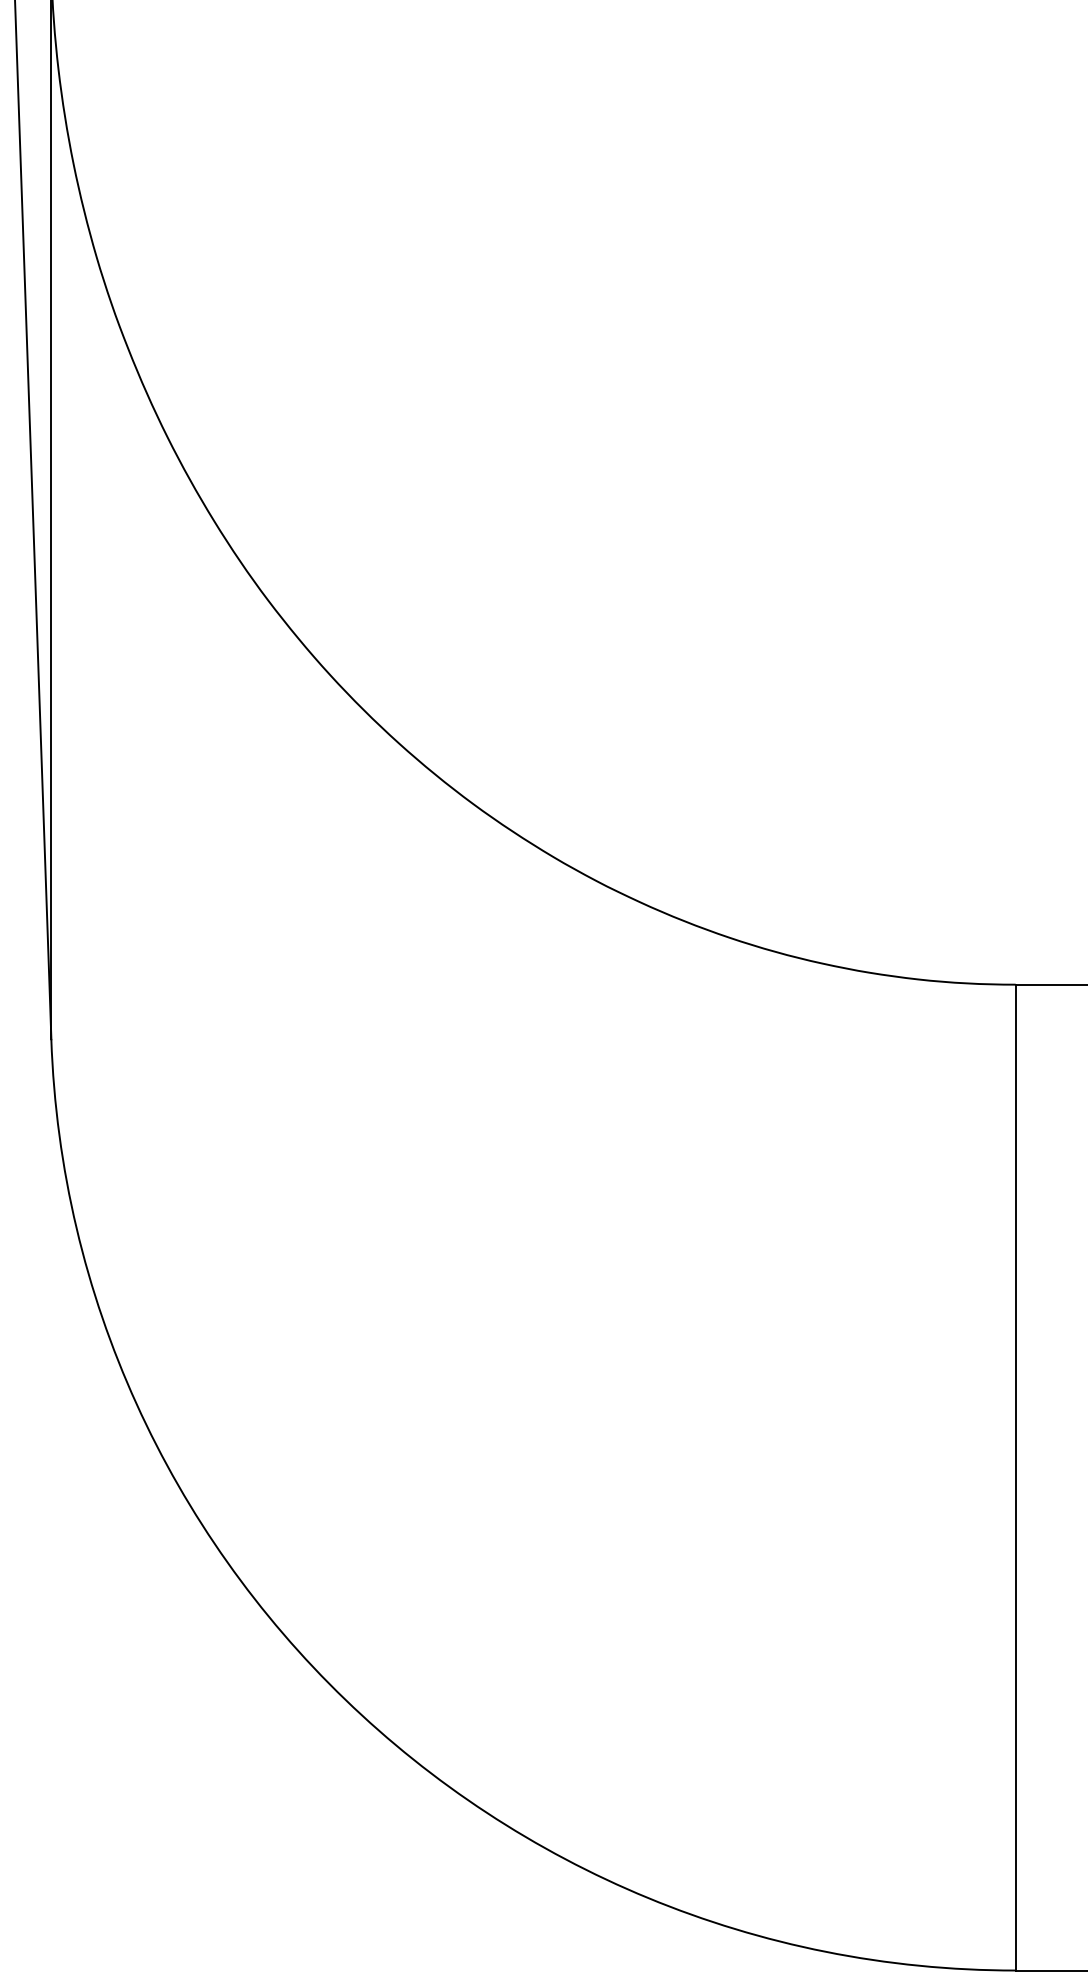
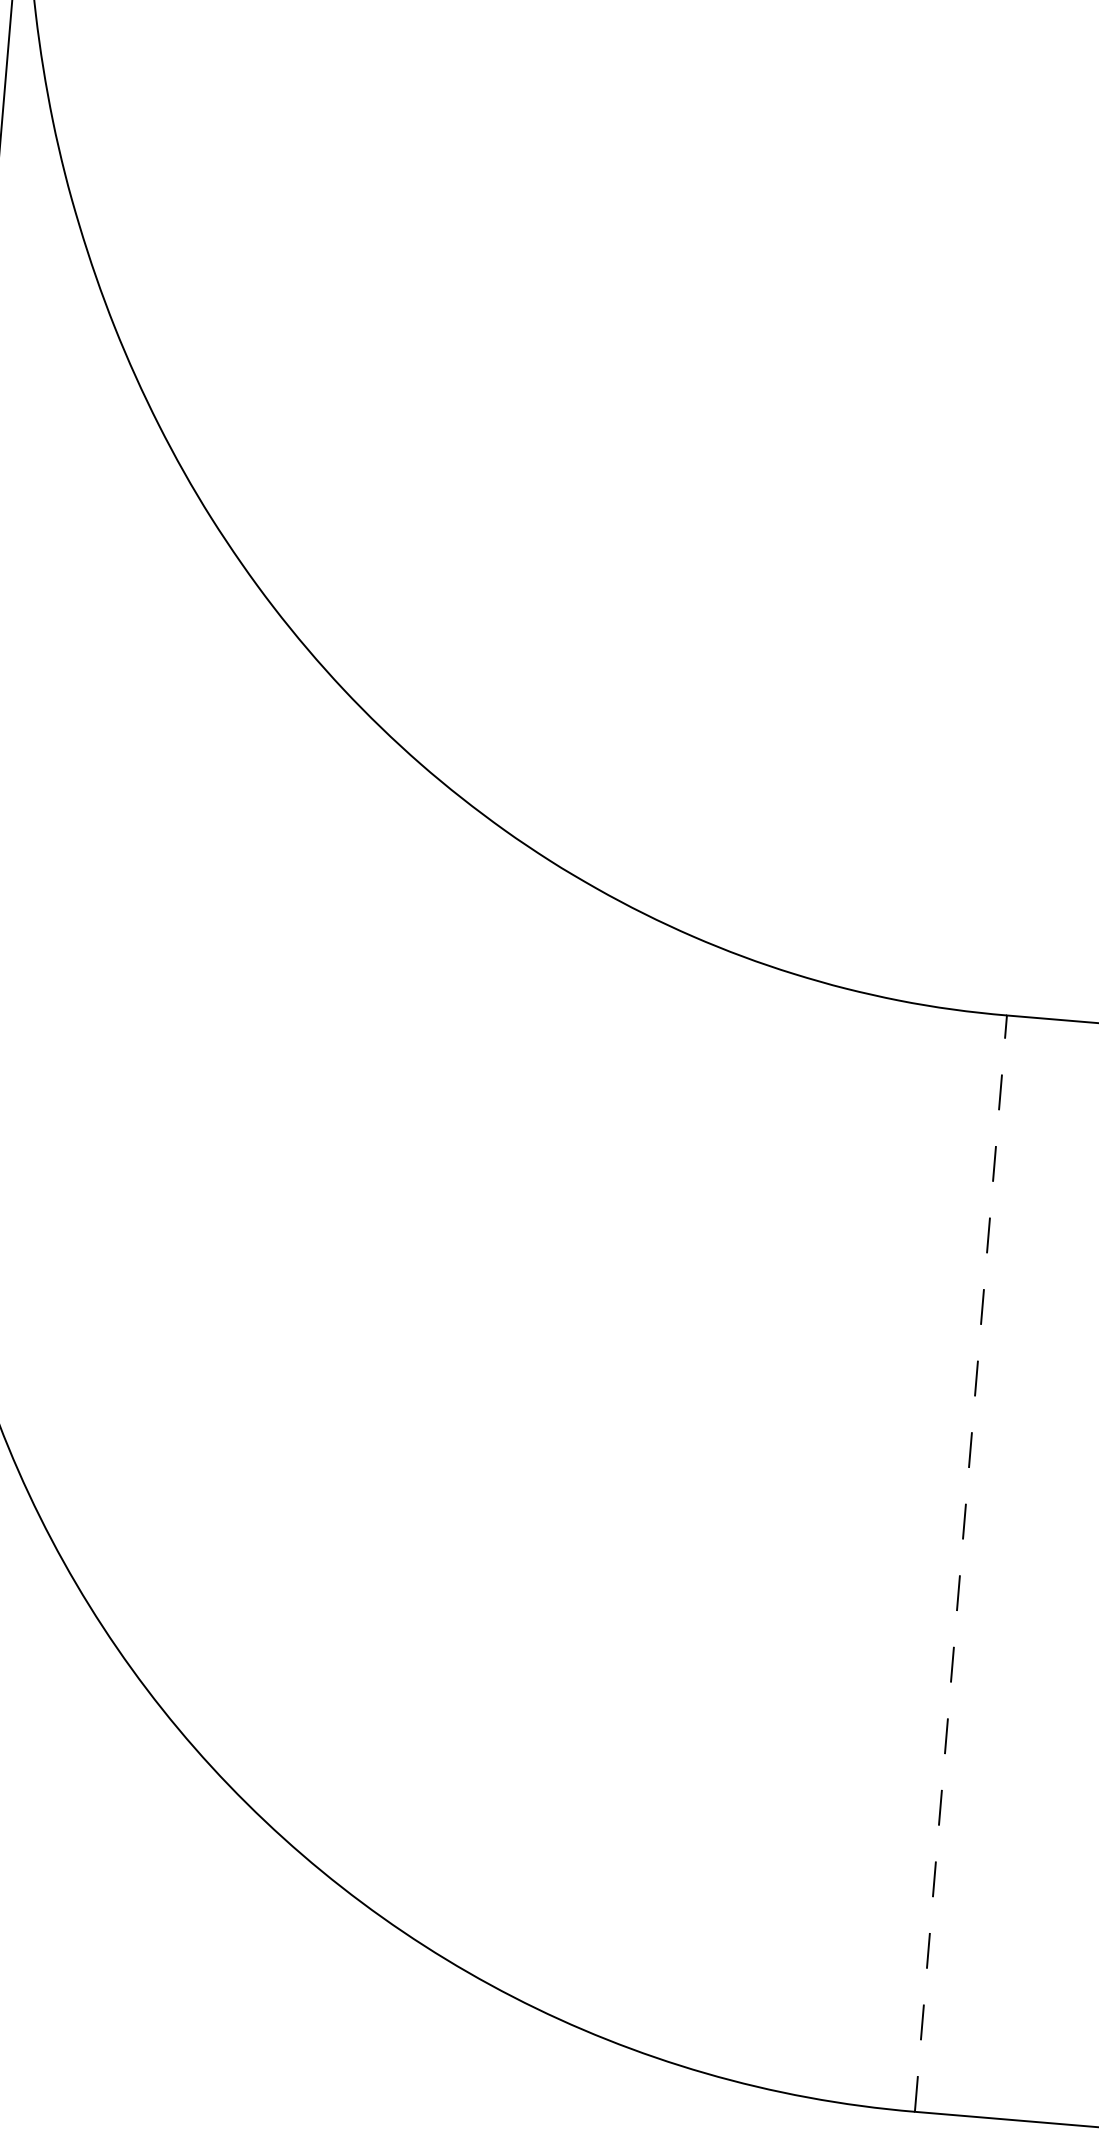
line: (1015, 1477) -> (960, 1563), solid -> dashed

